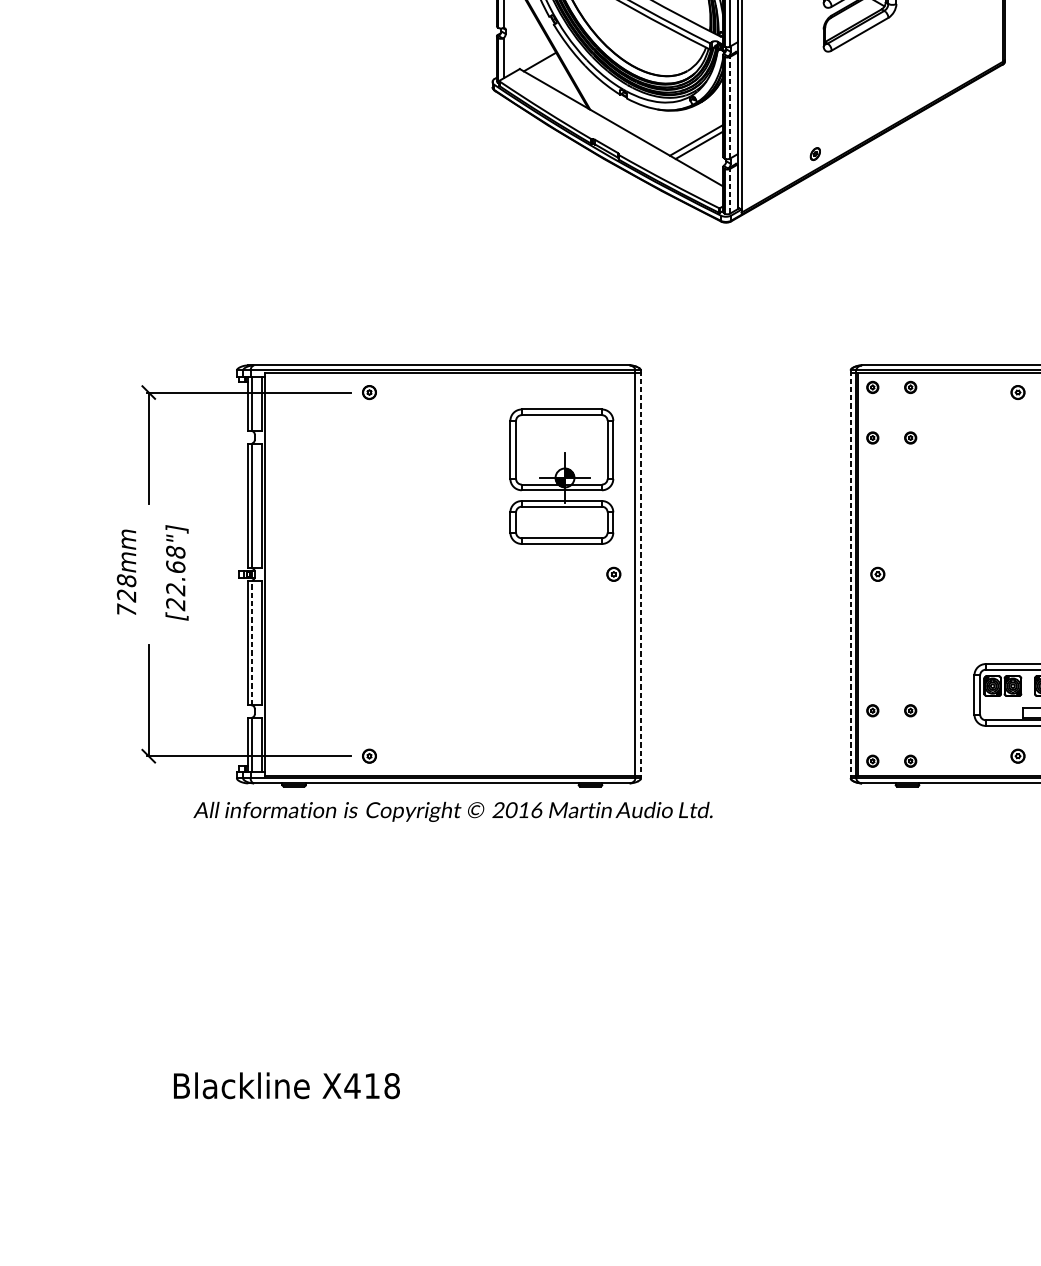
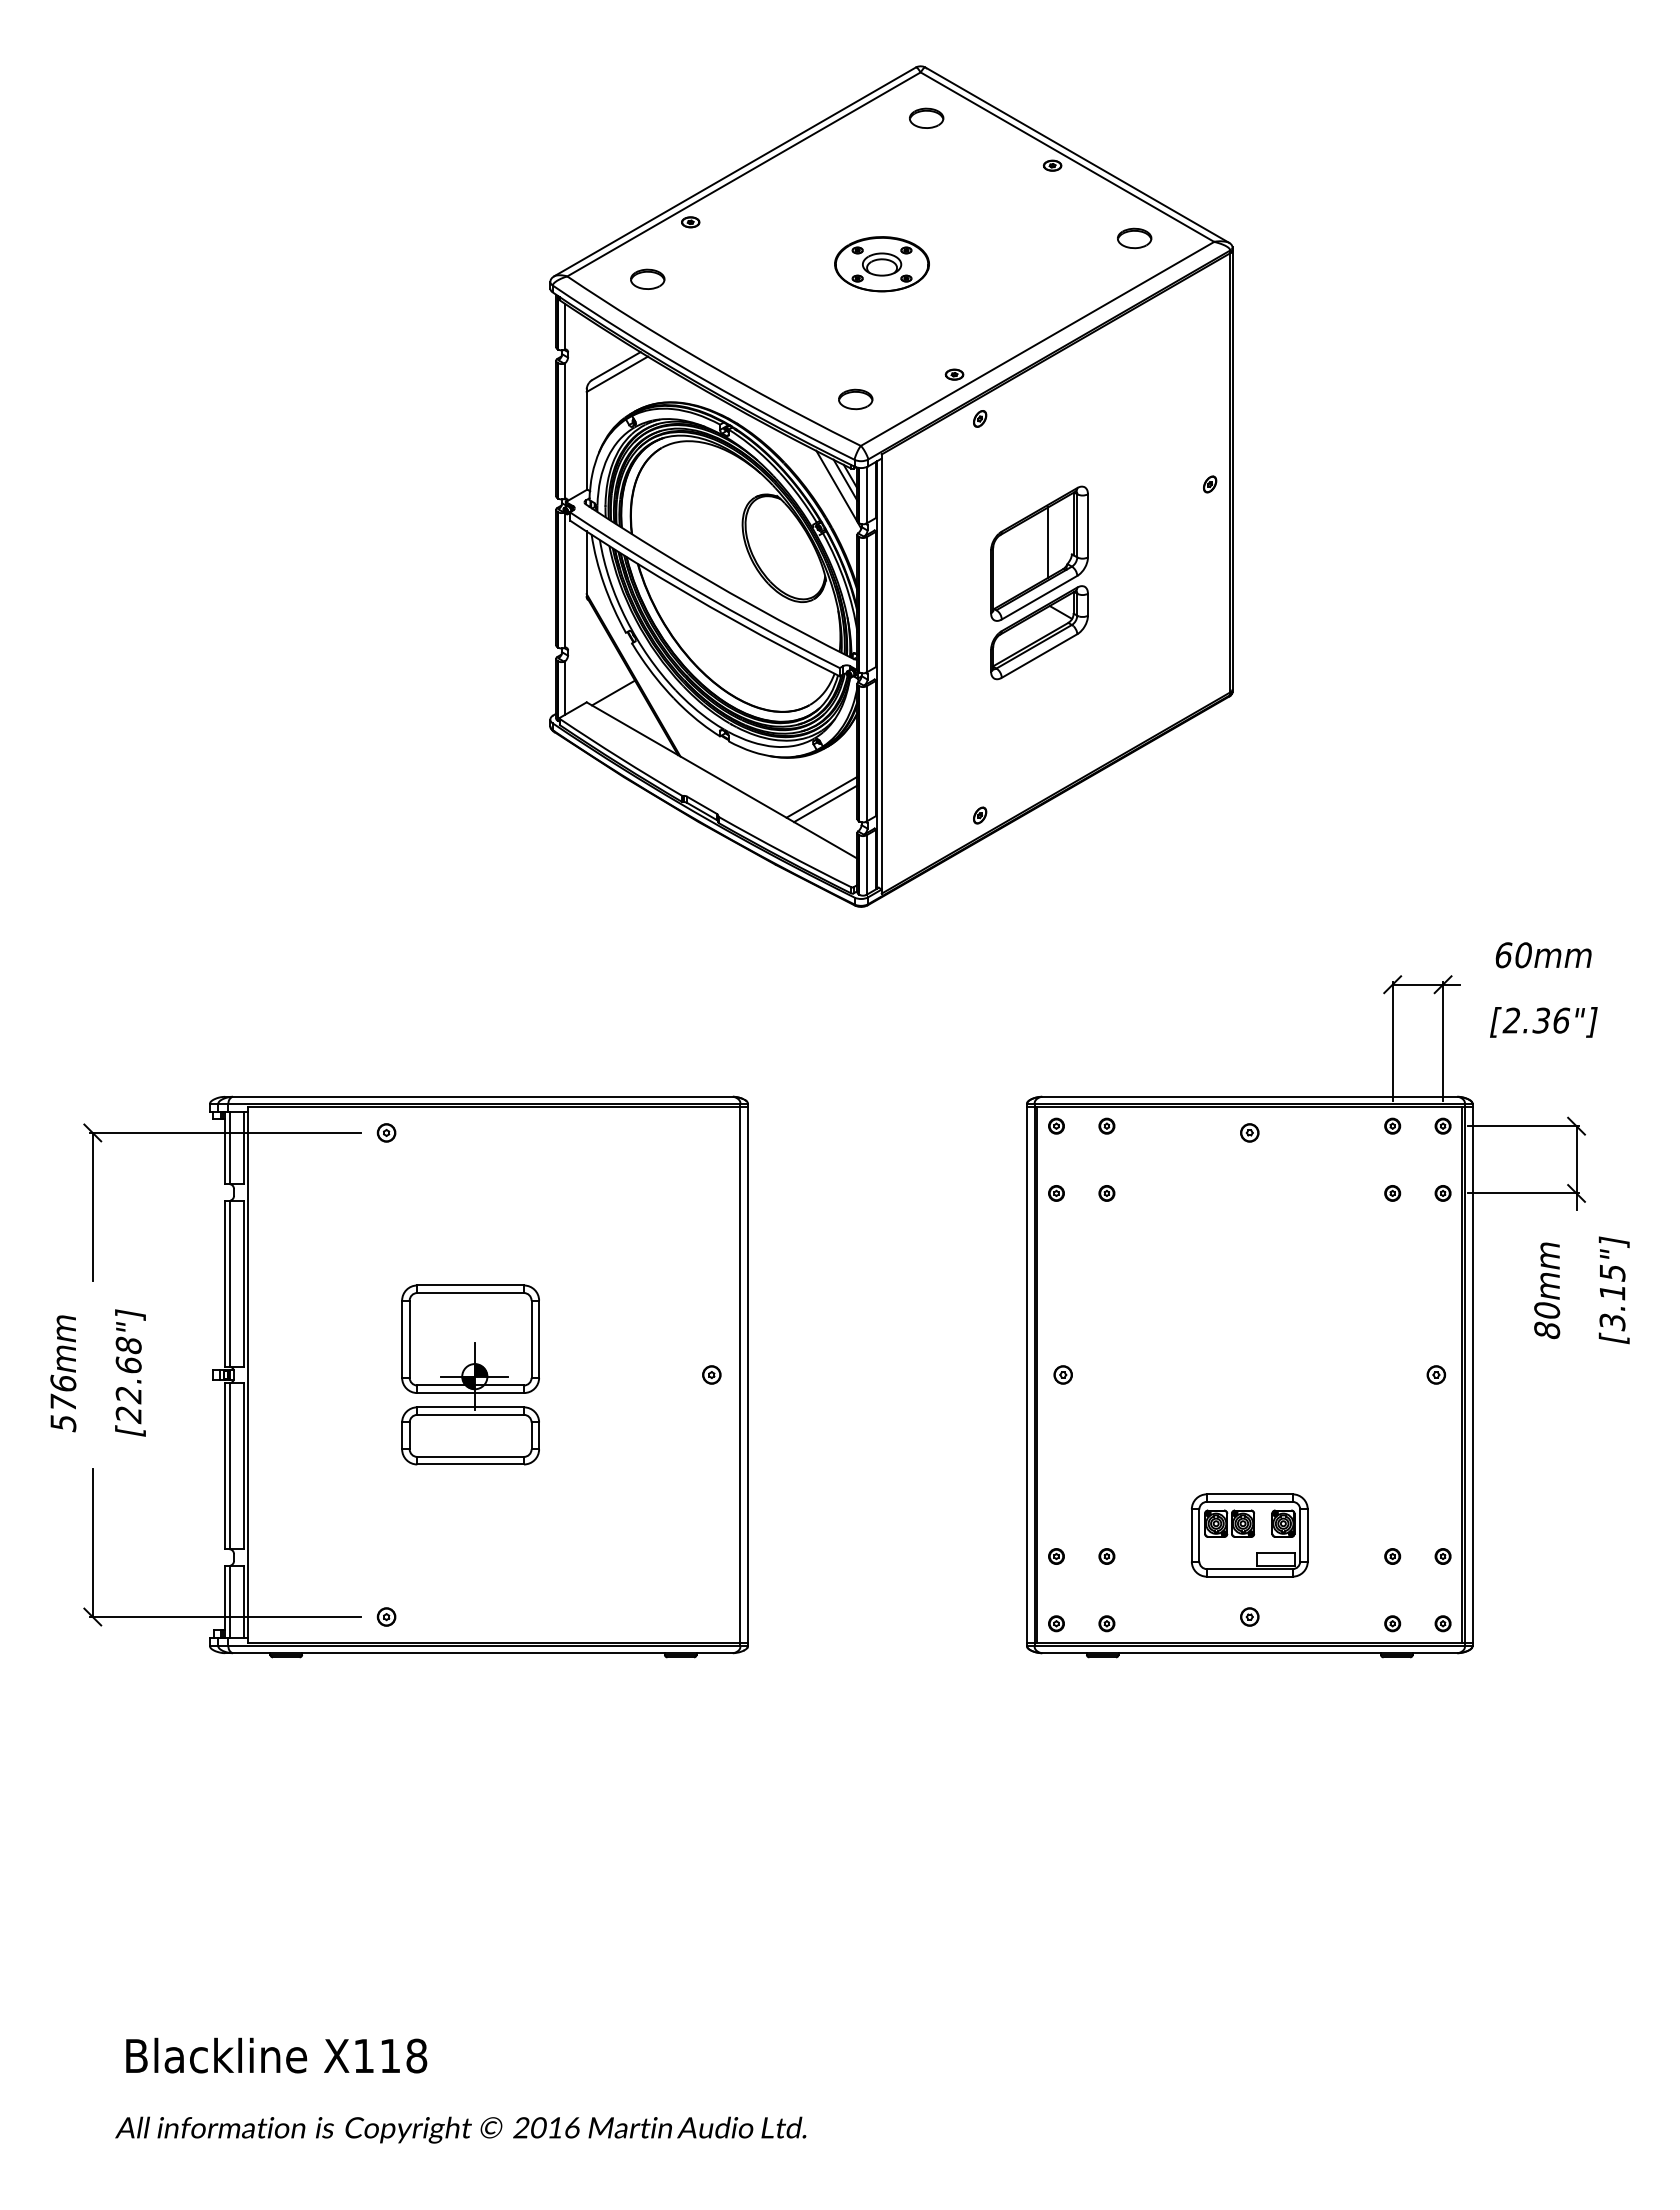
line: (730, 107) -> (866, 753), dashed -> solid
line: (730, 191) -> (866, 865), dashed -> solid
part: (561, 476) -> (470, 1374), moved
line: (640, 574) -> (747, 1375), dashed -> solid
line: (851, 574) -> (1027, 1375), dashed -> solid
text: (126, 595) -> (63, 1403), 728mm -> 576mm
line: (252, 643) -> (230, 1466), dashed -> solid
text: (452, 811) -> (460, 2129), moved
text: (352, 1085) -> (363, 2055), X418 -> X118

